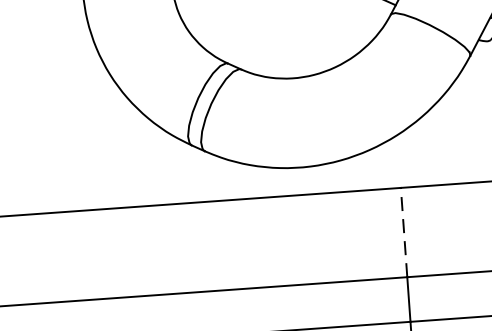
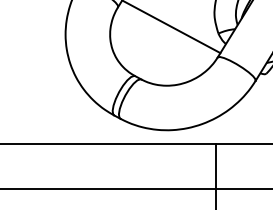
line: (404, 231) -> (216, 165), dashed -> solid

